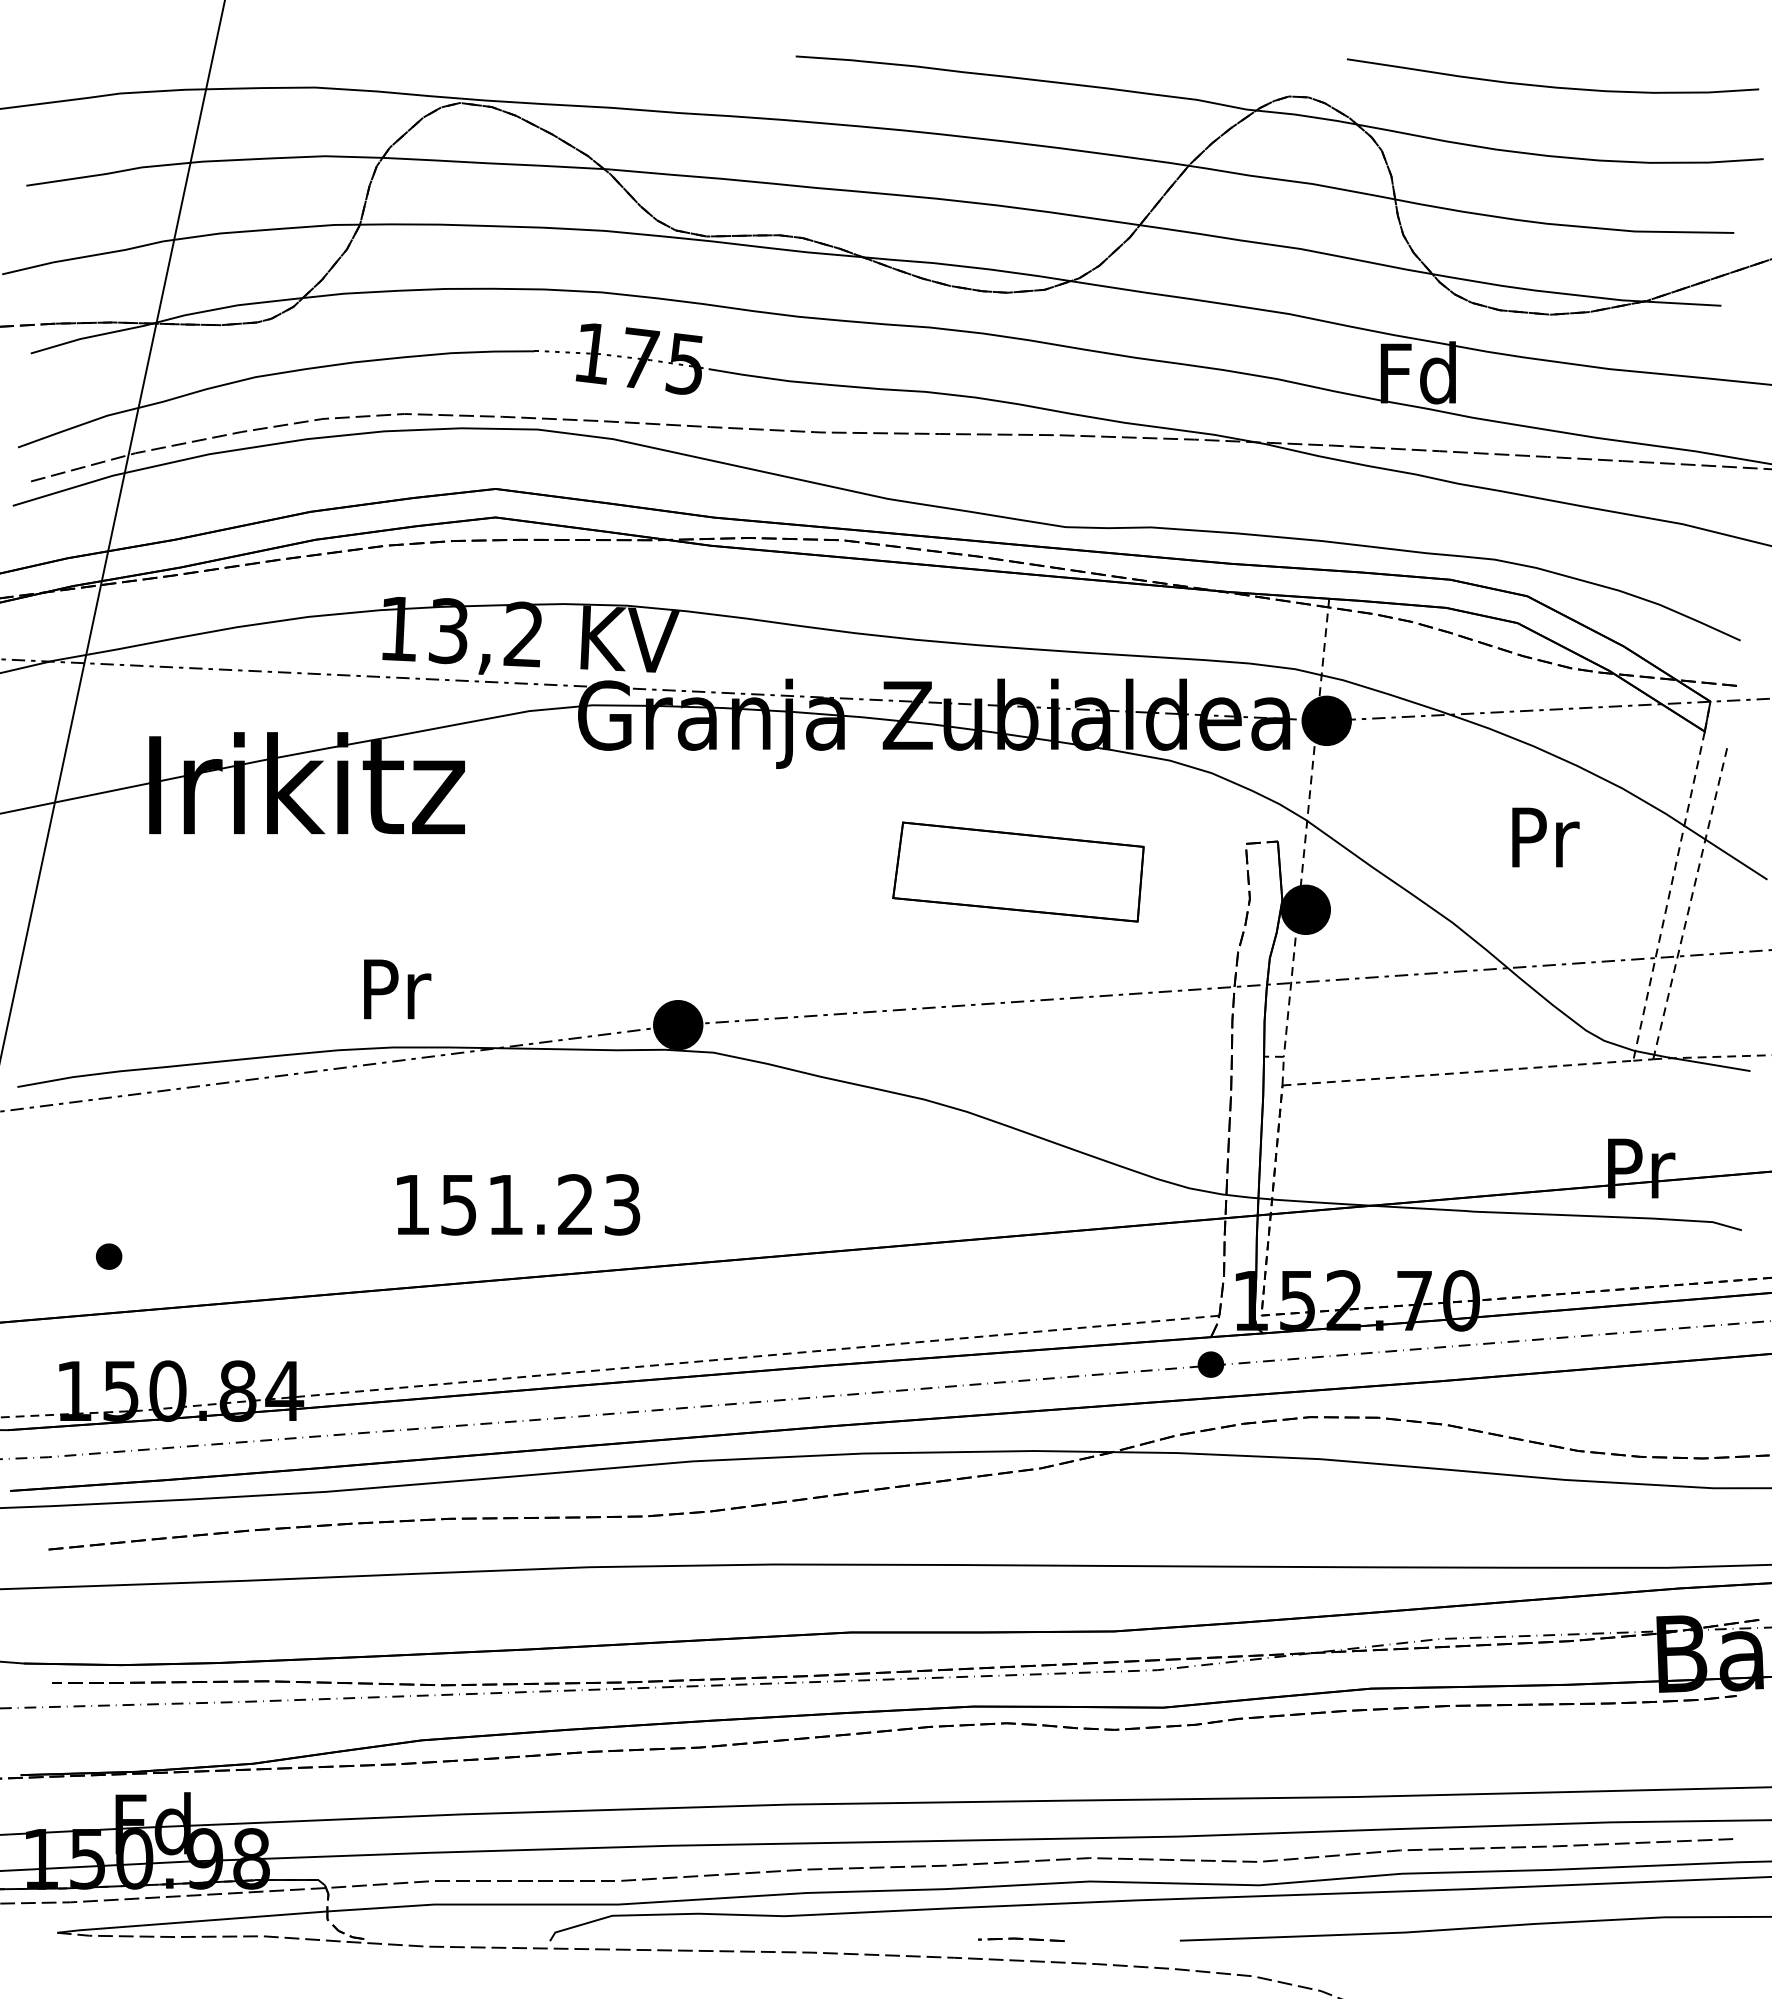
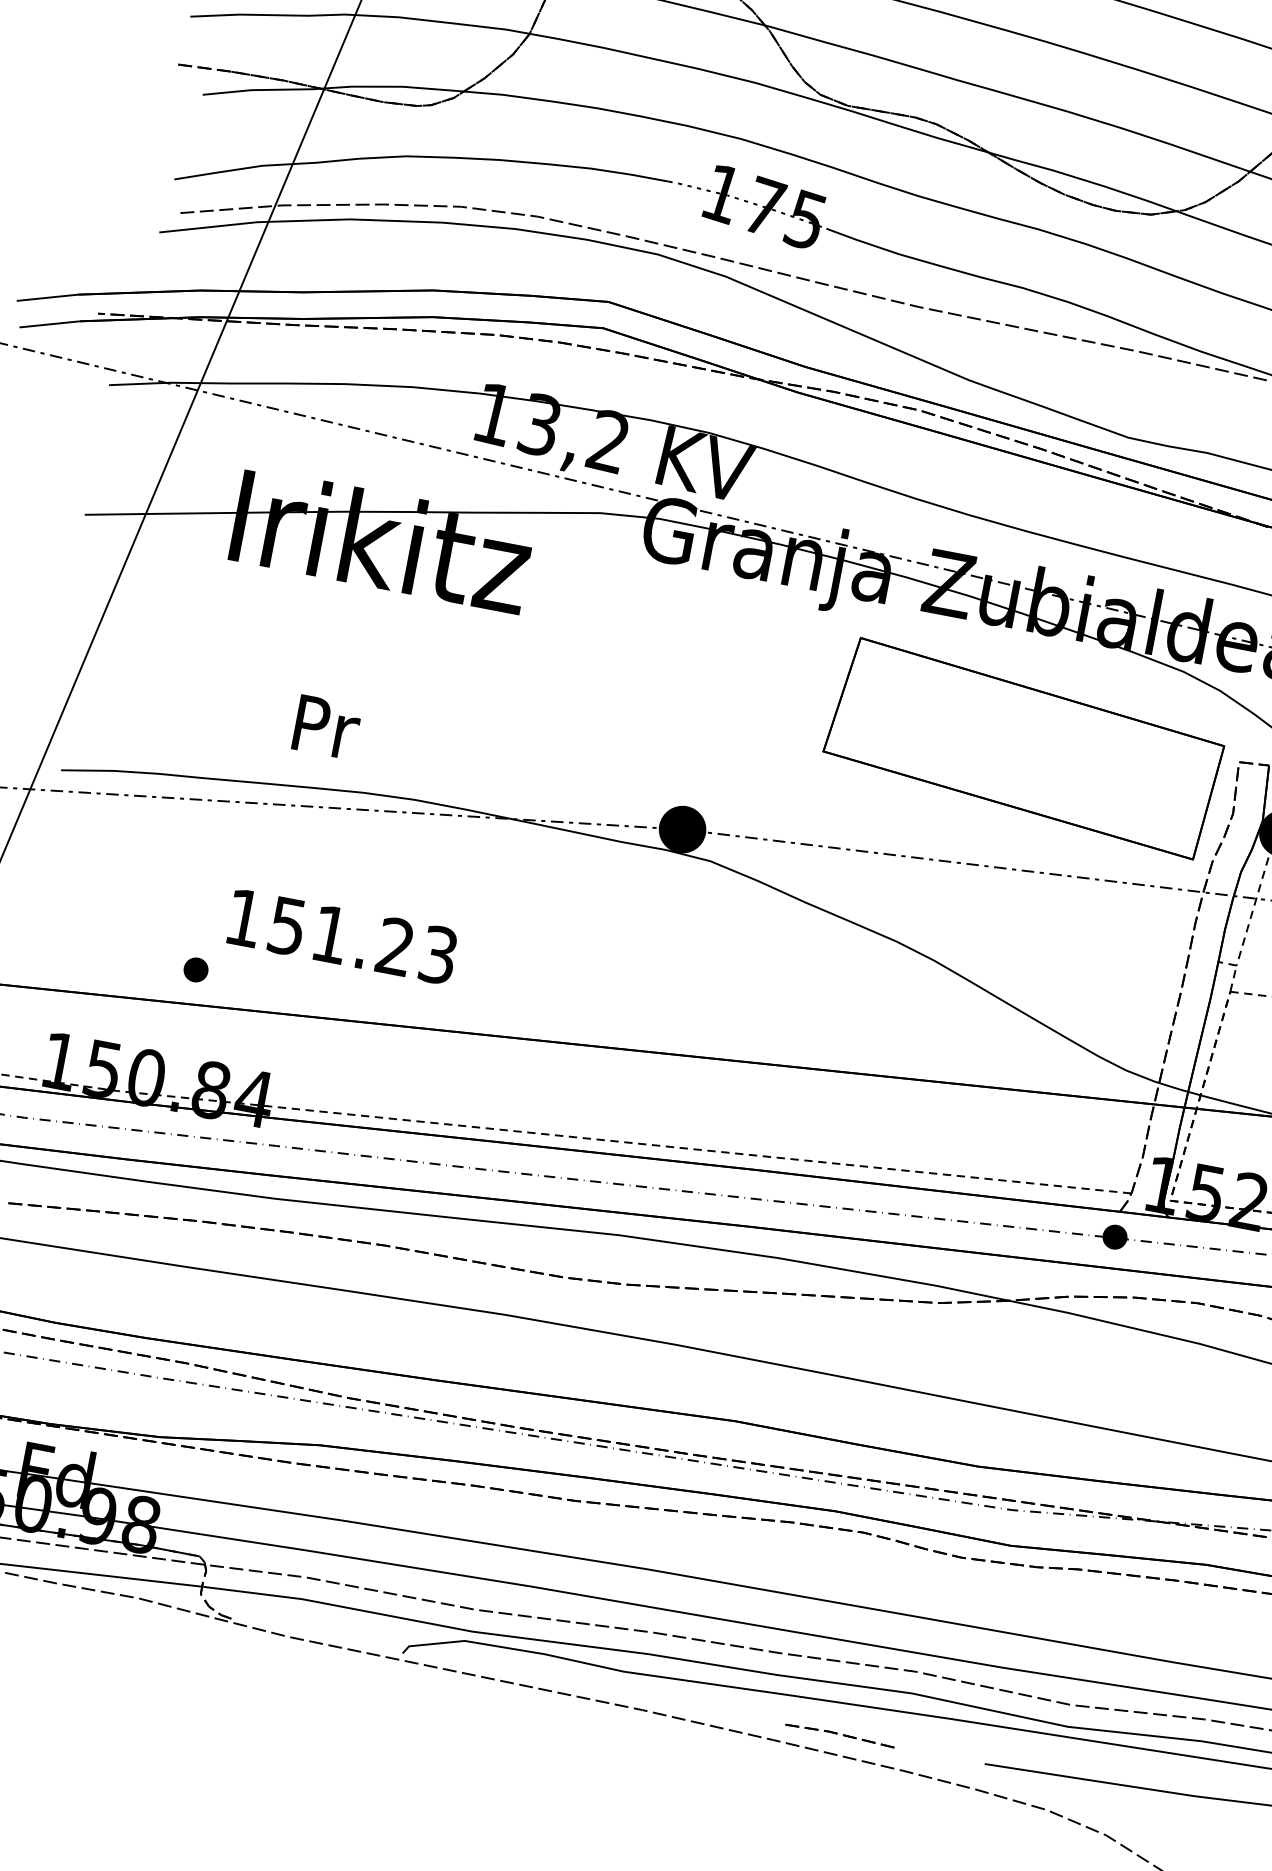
part: (1018, 871) -> (1024, 747), size x1.67
text: (397, 989) -> (326, 727), moved
text: (518, 1204) -> (342, 936), moved
part: (109, 1256) -> (196, 969), moved
part: (1023, 1939) -> (840, 1735), size x1.43

